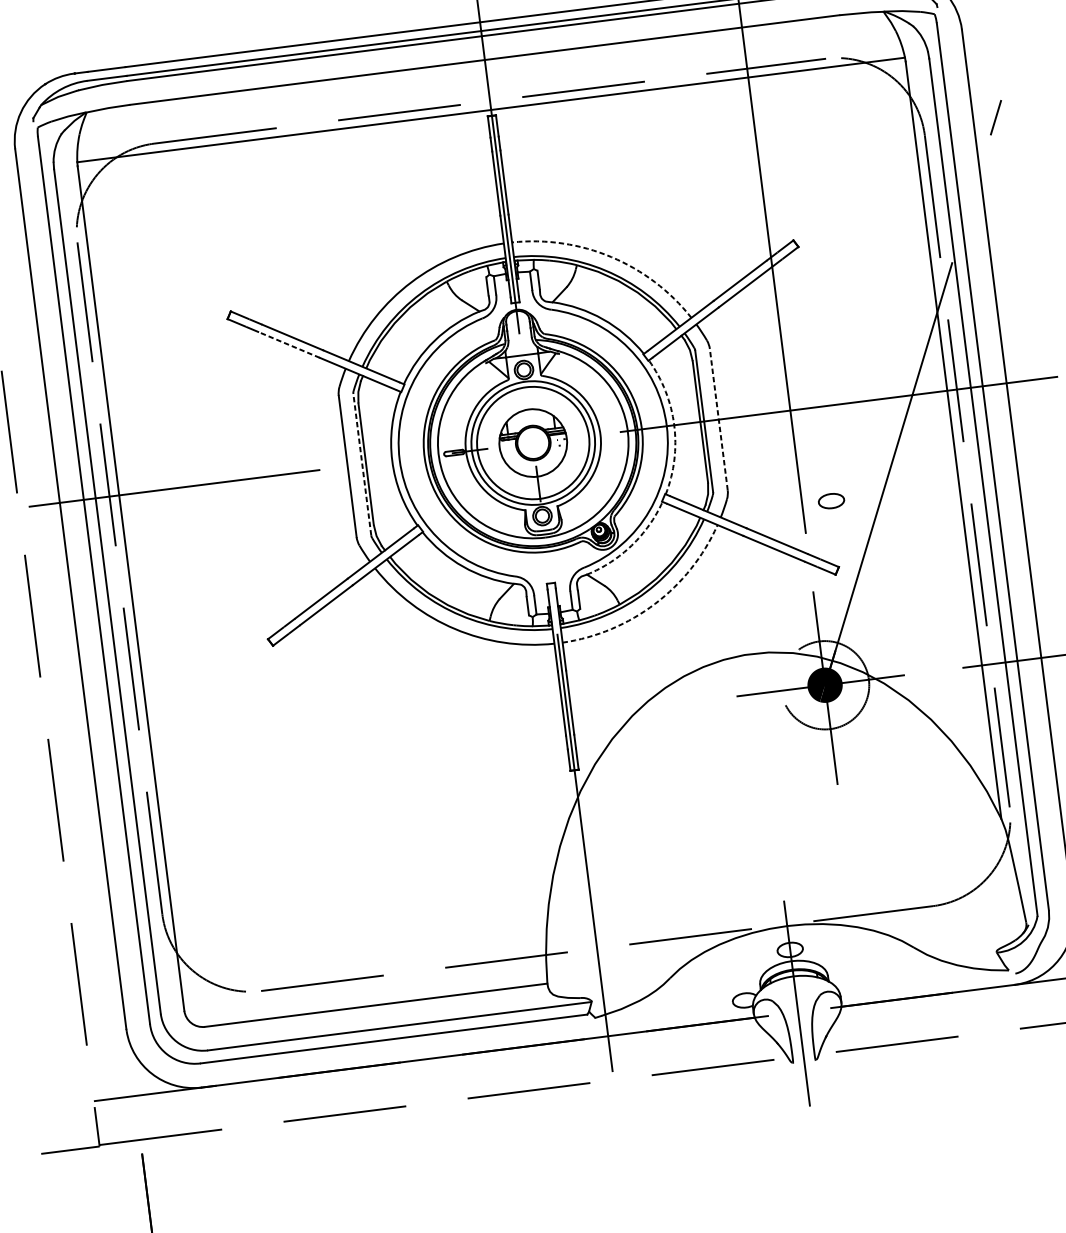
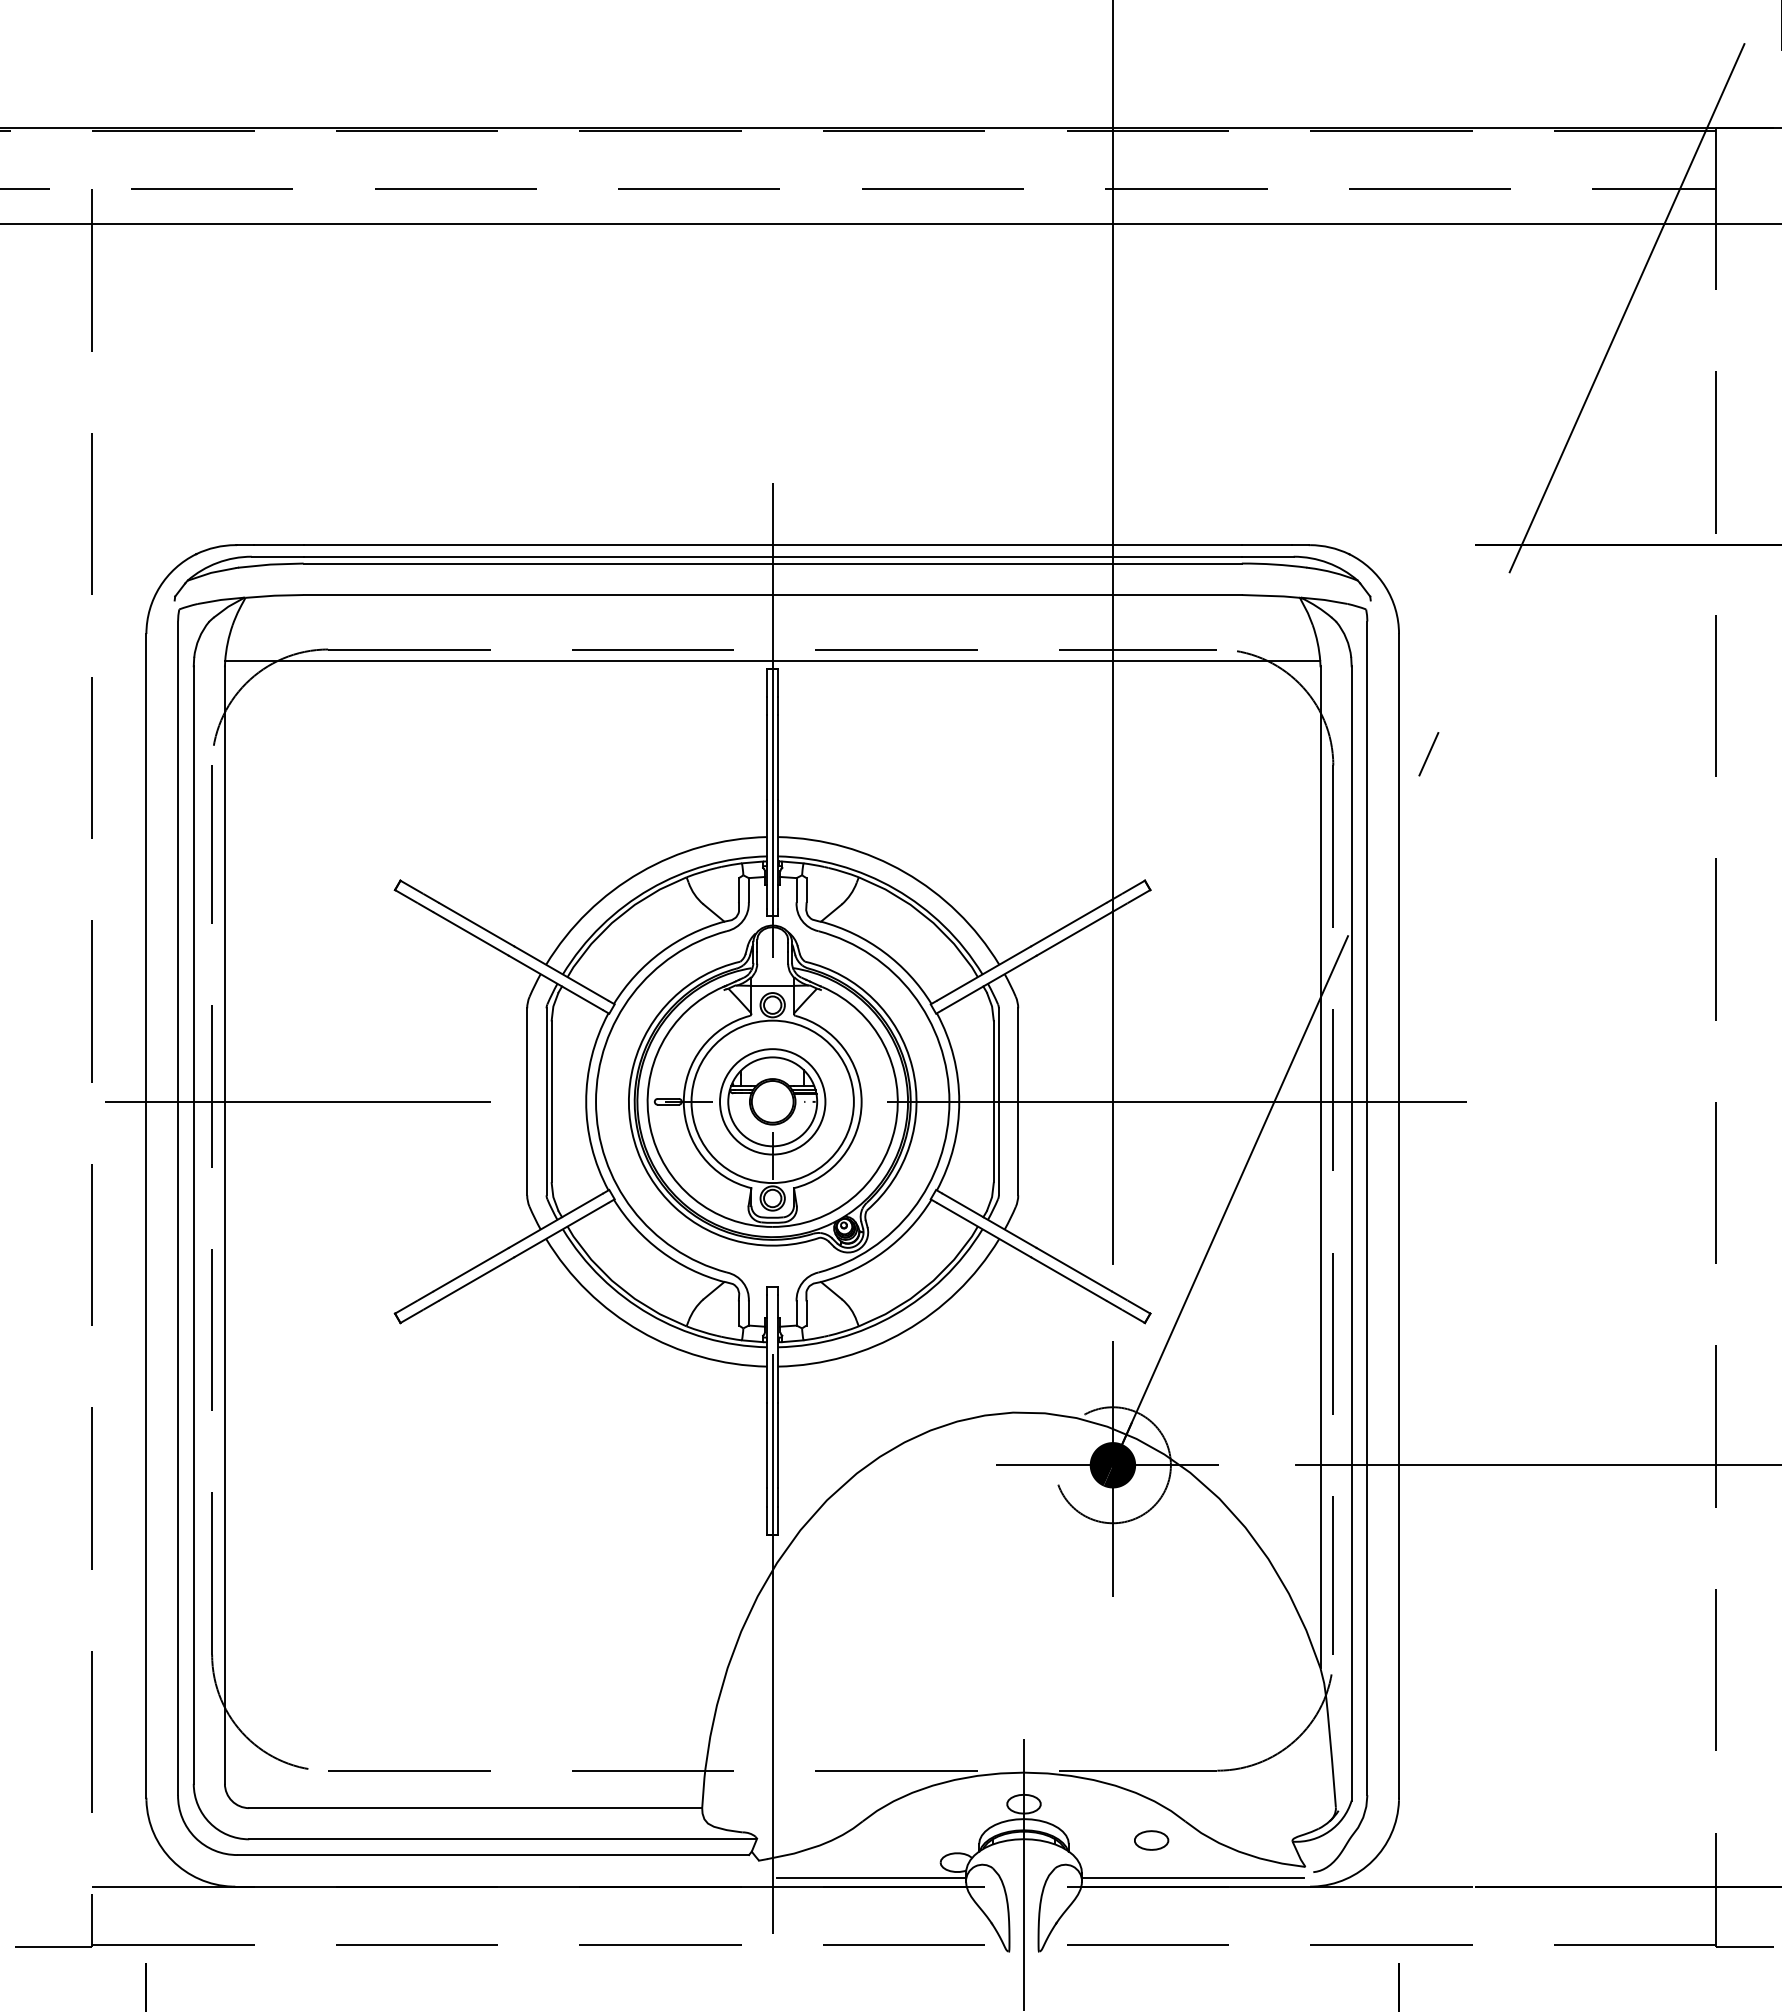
arc: (611, 257) -> (905, 872), dashed -> solid
line: (288, 344) -> (470, 933), dashed -> solid
line: (718, 419) -> (1018, 1101), dashed -> solid
arc: (674, 424) -> (959, 1101), dashed -> solid
circle: (533, 442) -> (772, 1101), size x0.71
line: (362, 464) -> (546, 1101), dashed -> solid
part: (831, 501) -> (1151, 1840), moved
arc: (632, 545) -> (884, 1251), dashed -> solid
arc: (654, 604) -> (904, 1331), dashed -> solid
line: (925, 989) -> (1193, 1877), added
line: (681, 1019) -> (871, 1877), added

